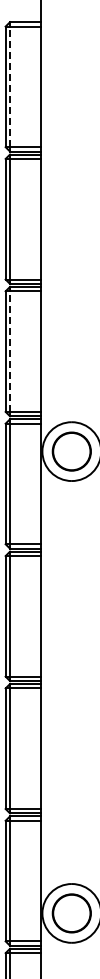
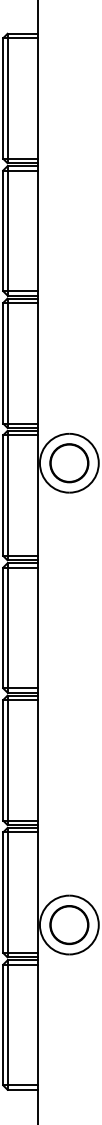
line: (9, 86) -> (7, 98), dashed -> solid
line: (9, 350) -> (7, 362), dashed -> solid

